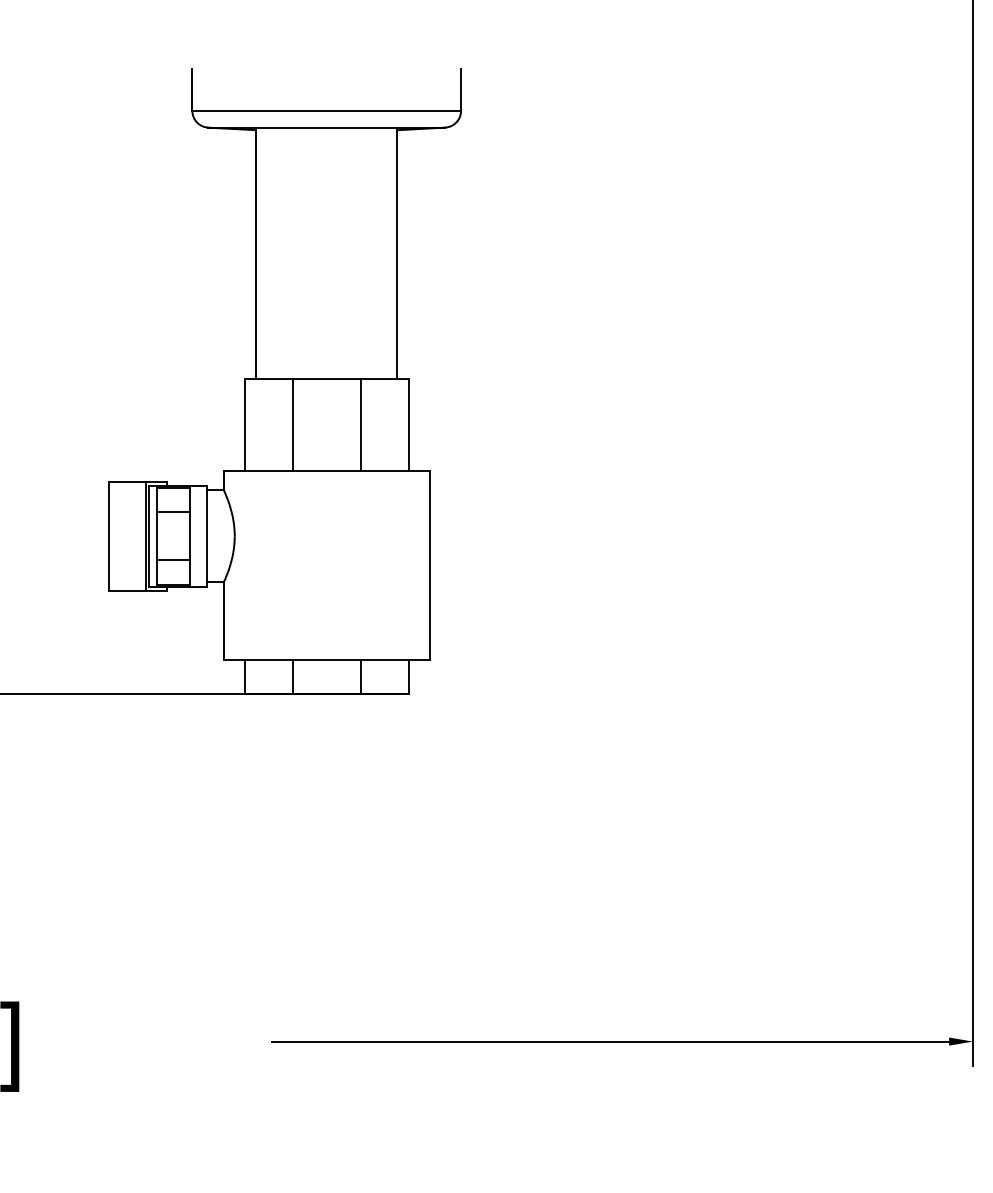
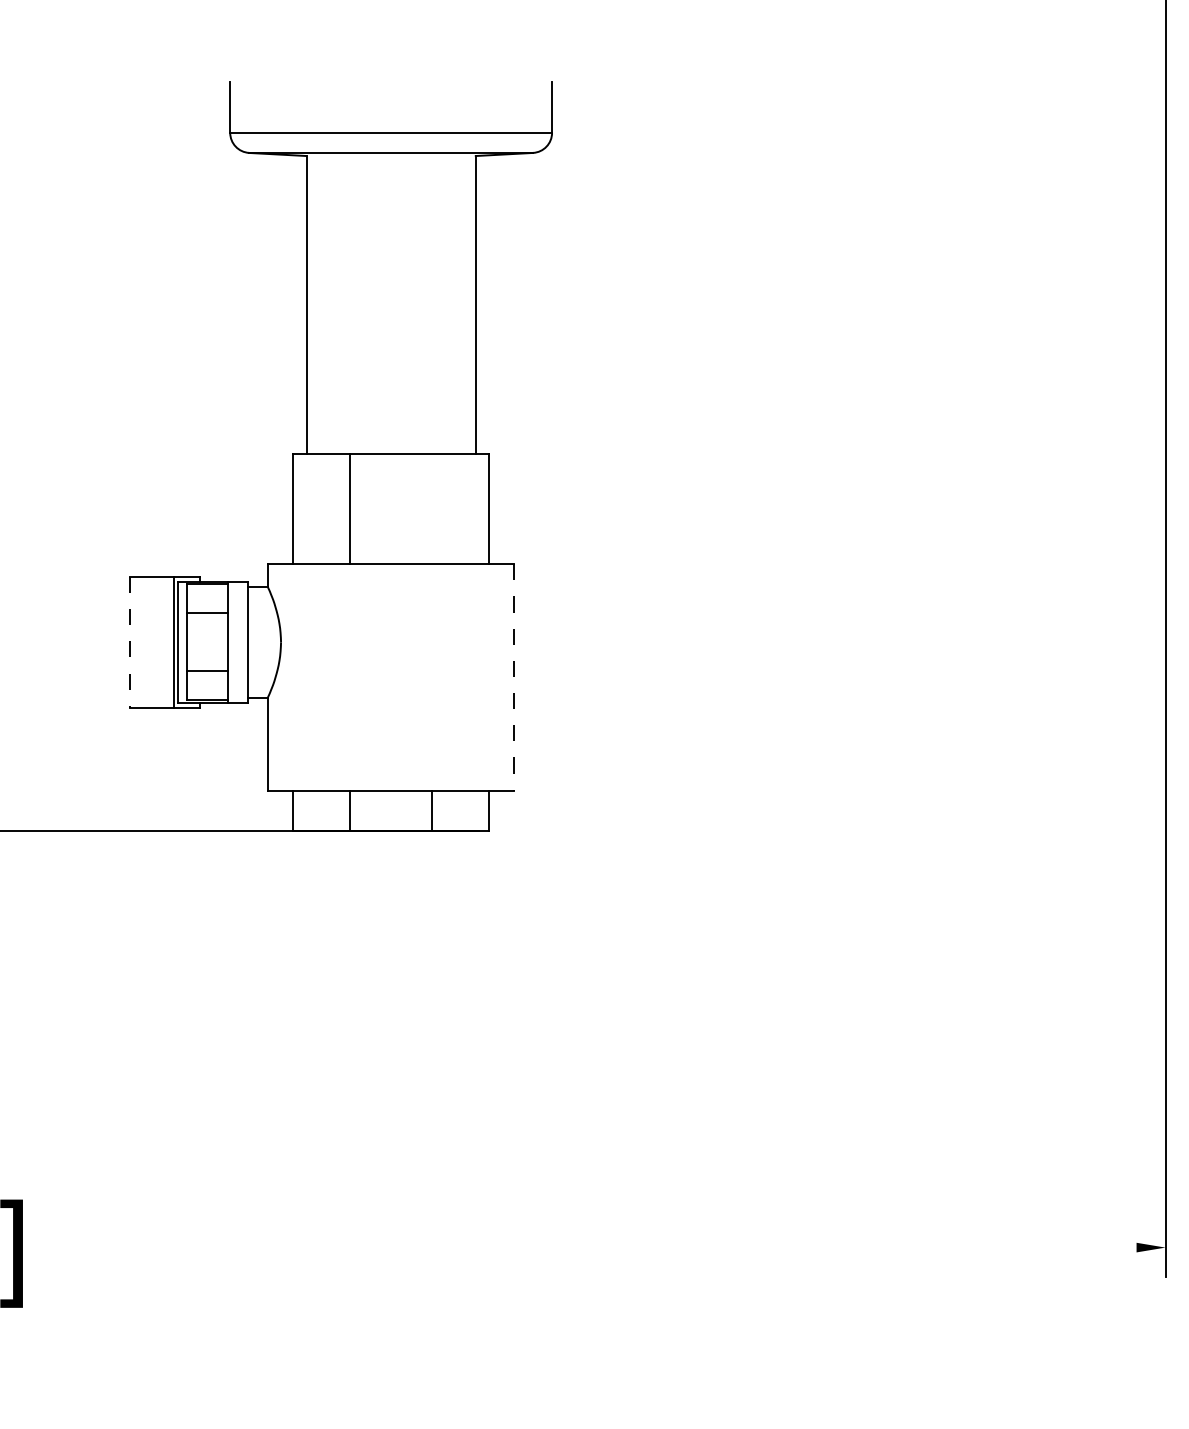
line: (360, 424) -> (431, 508), removed
line: (108, 536) -> (129, 642), solid -> dashed
line: (429, 565) -> (514, 677), solid -> dashed
line: (610, 1041) -> (731, 1247), removed

